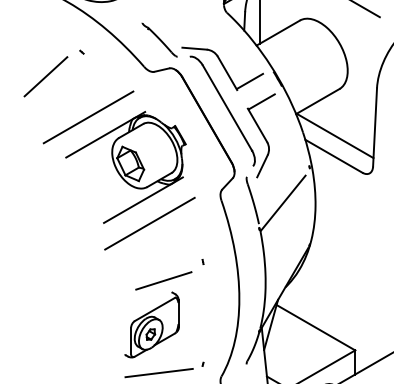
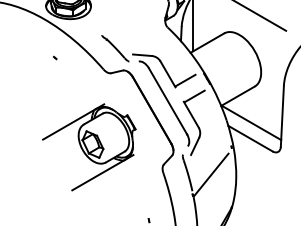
line: (45, 76) -> (26, 76), removed
line: (88, 117) -> (60, 108), removed
line: (149, 223) -> (107, 190), removed

